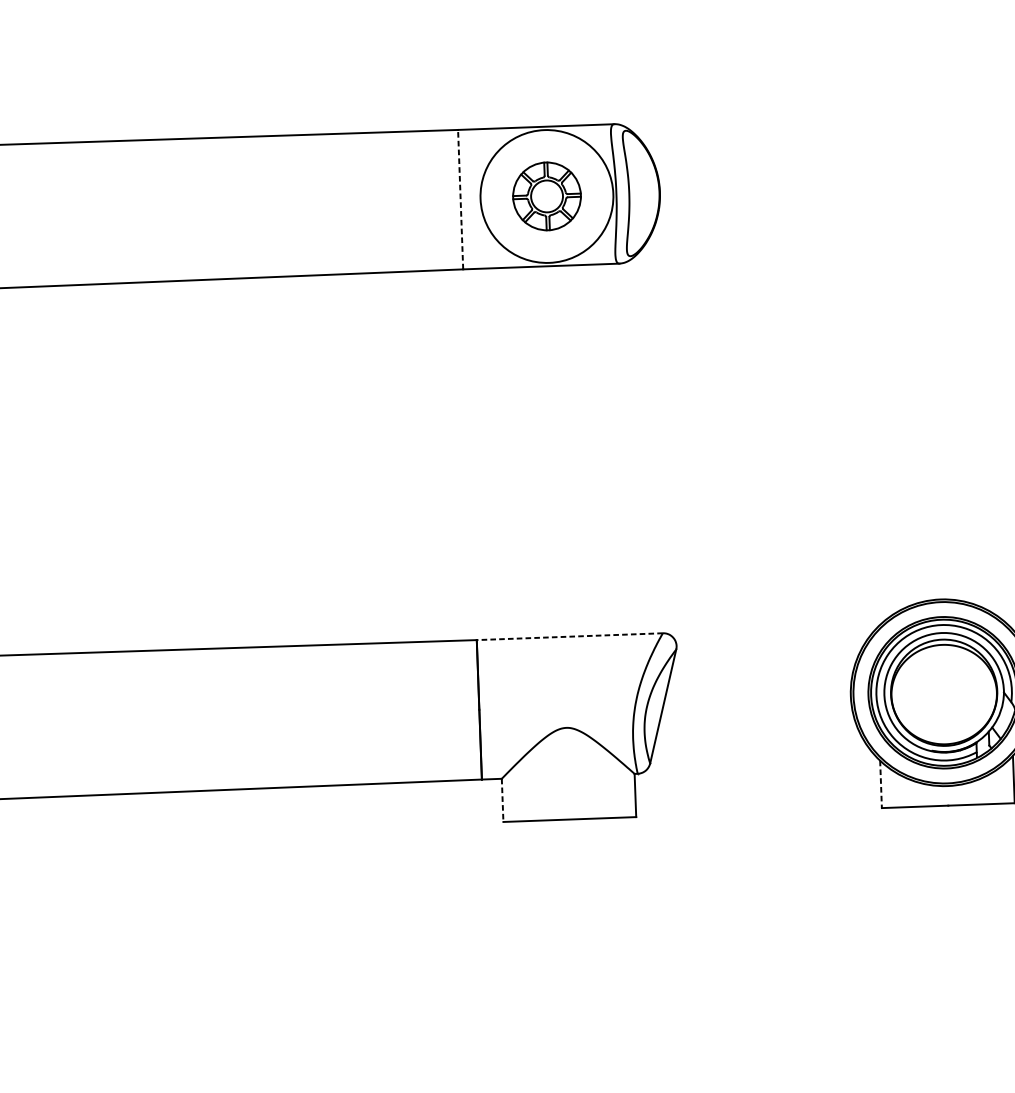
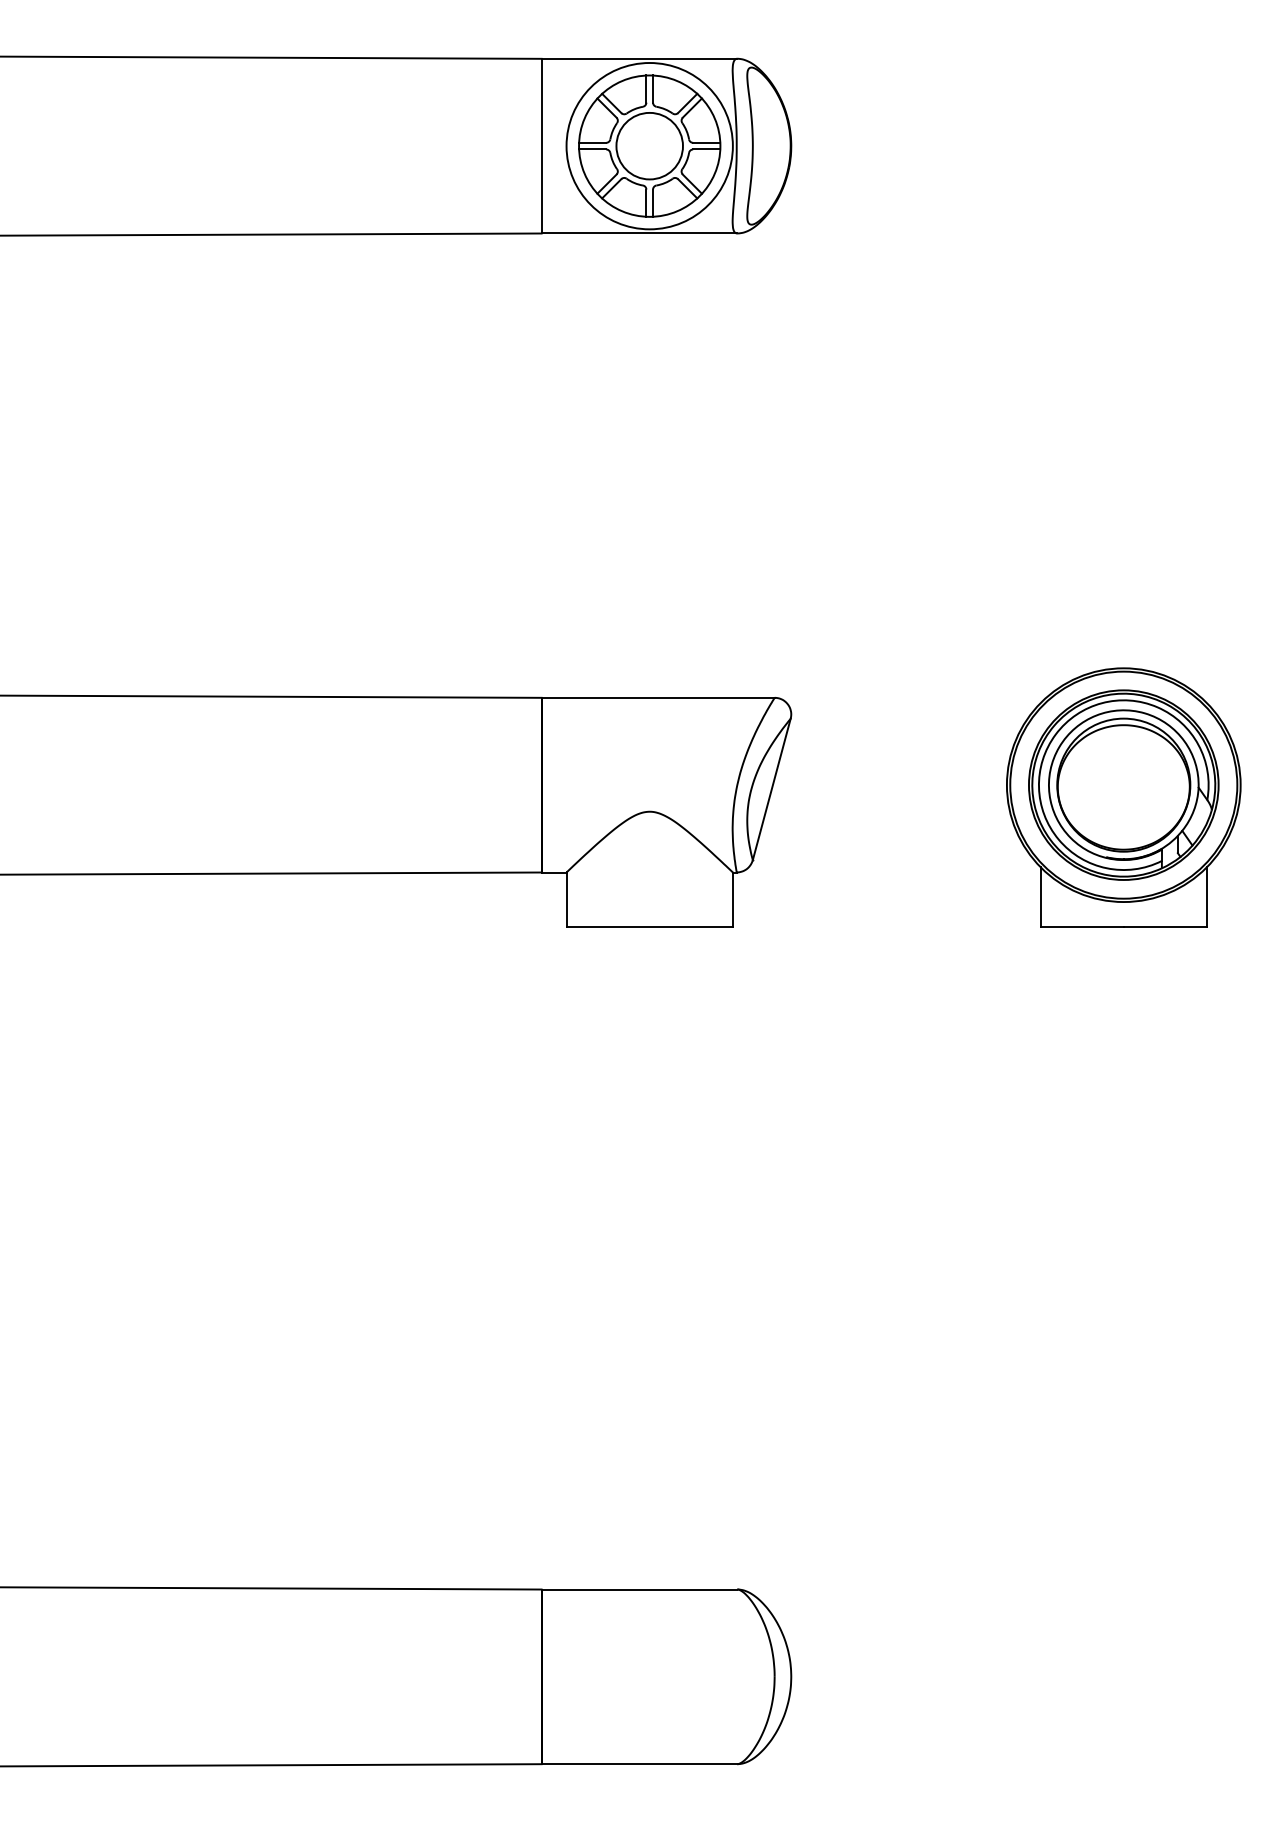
part: (546, 195) -> (649, 145), size x1.67
line: (460, 199) -> (541, 145), dashed -> solid
line: (570, 636) -> (658, 697), dashed -> solid
line: (880, 784) -> (1040, 896), dashed -> solid
line: (502, 800) -> (566, 899), dashed -> solid

